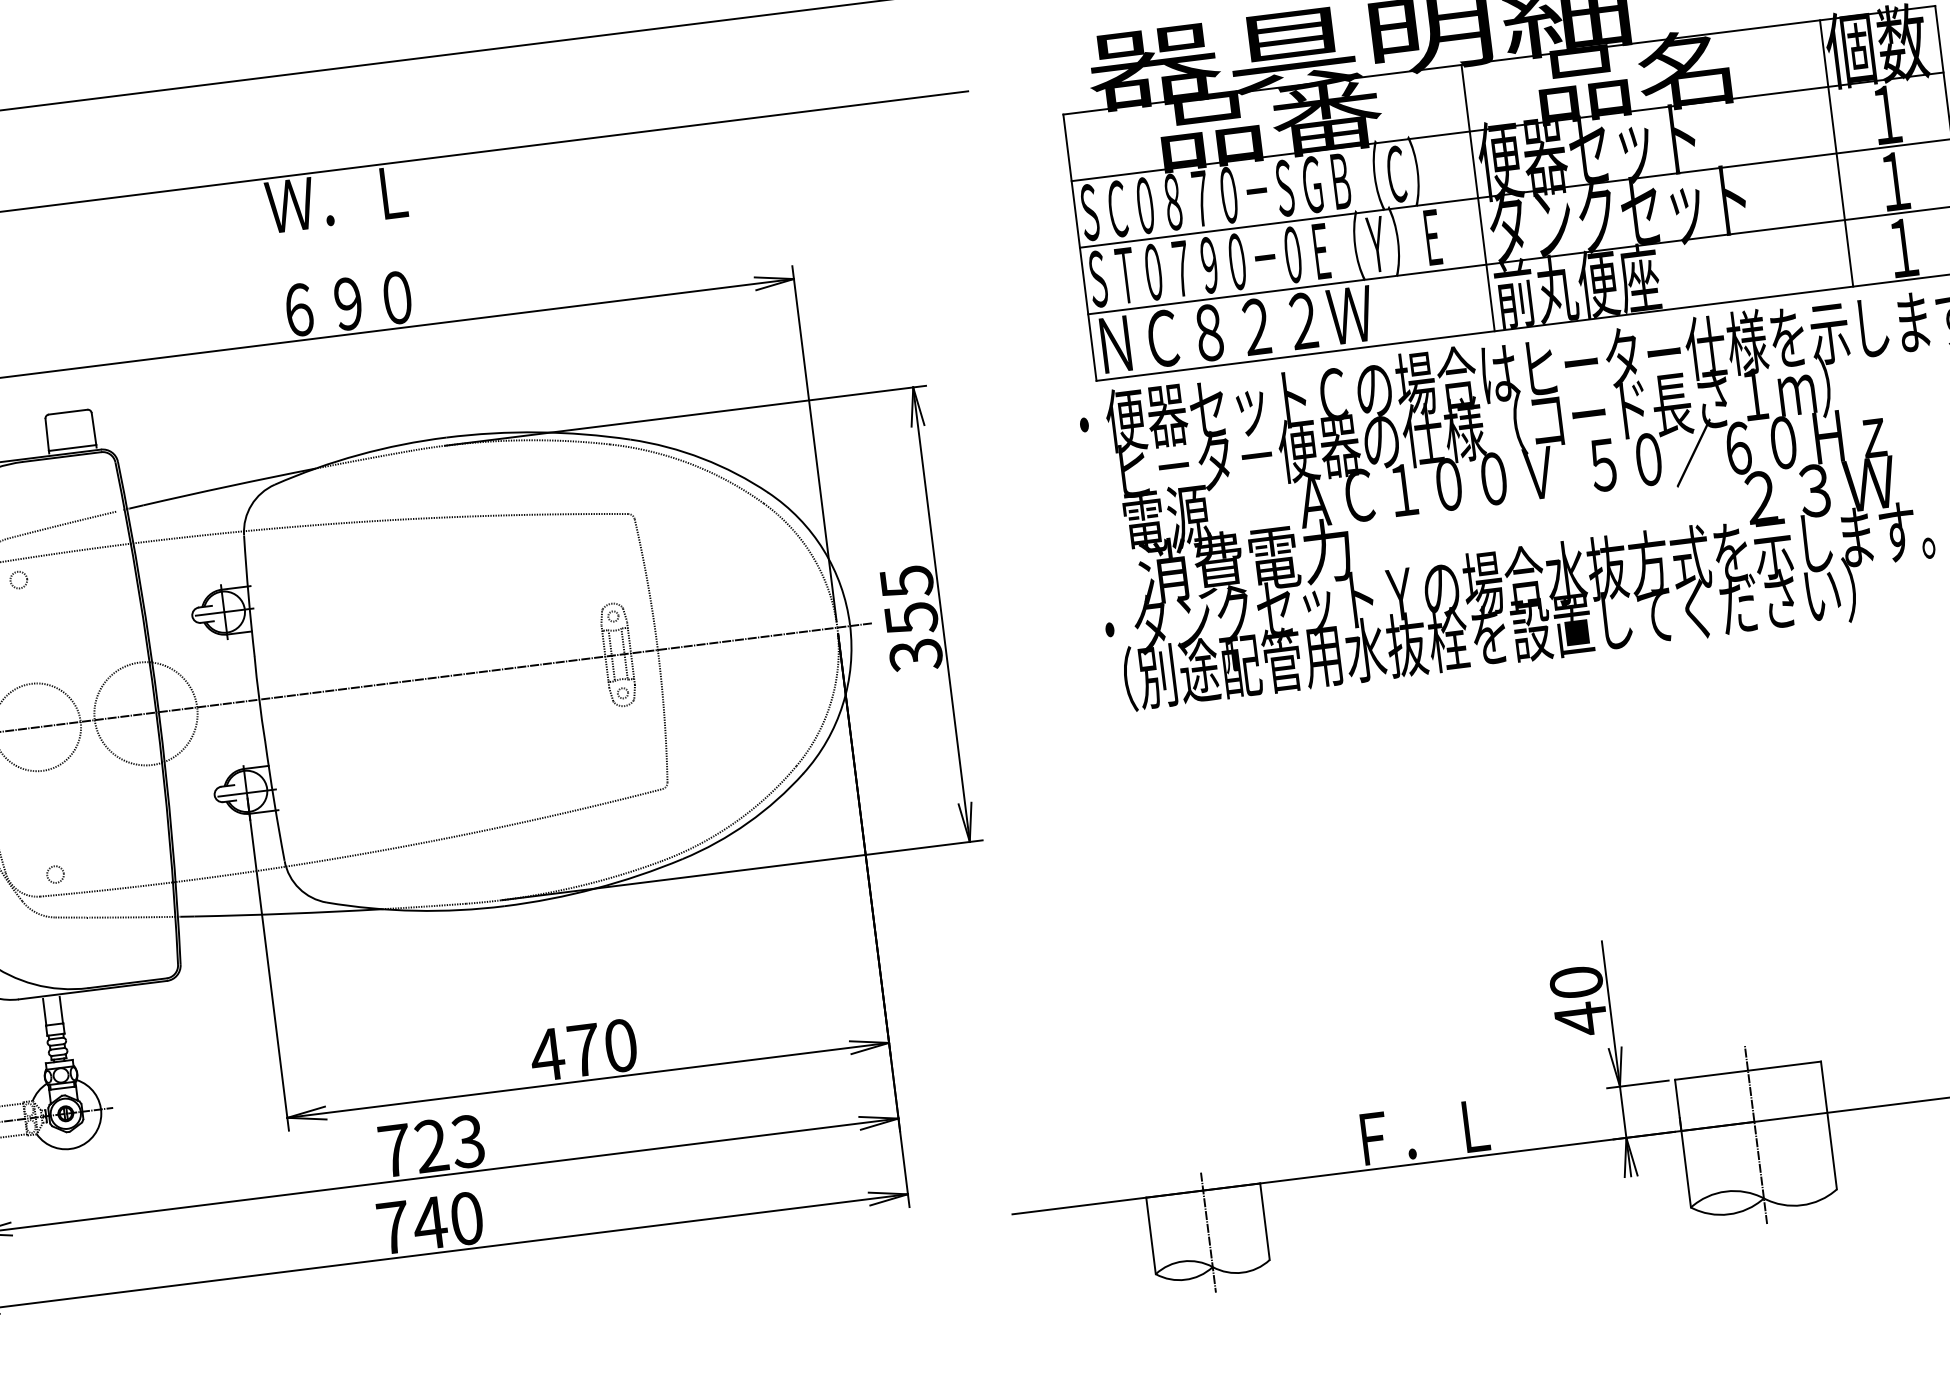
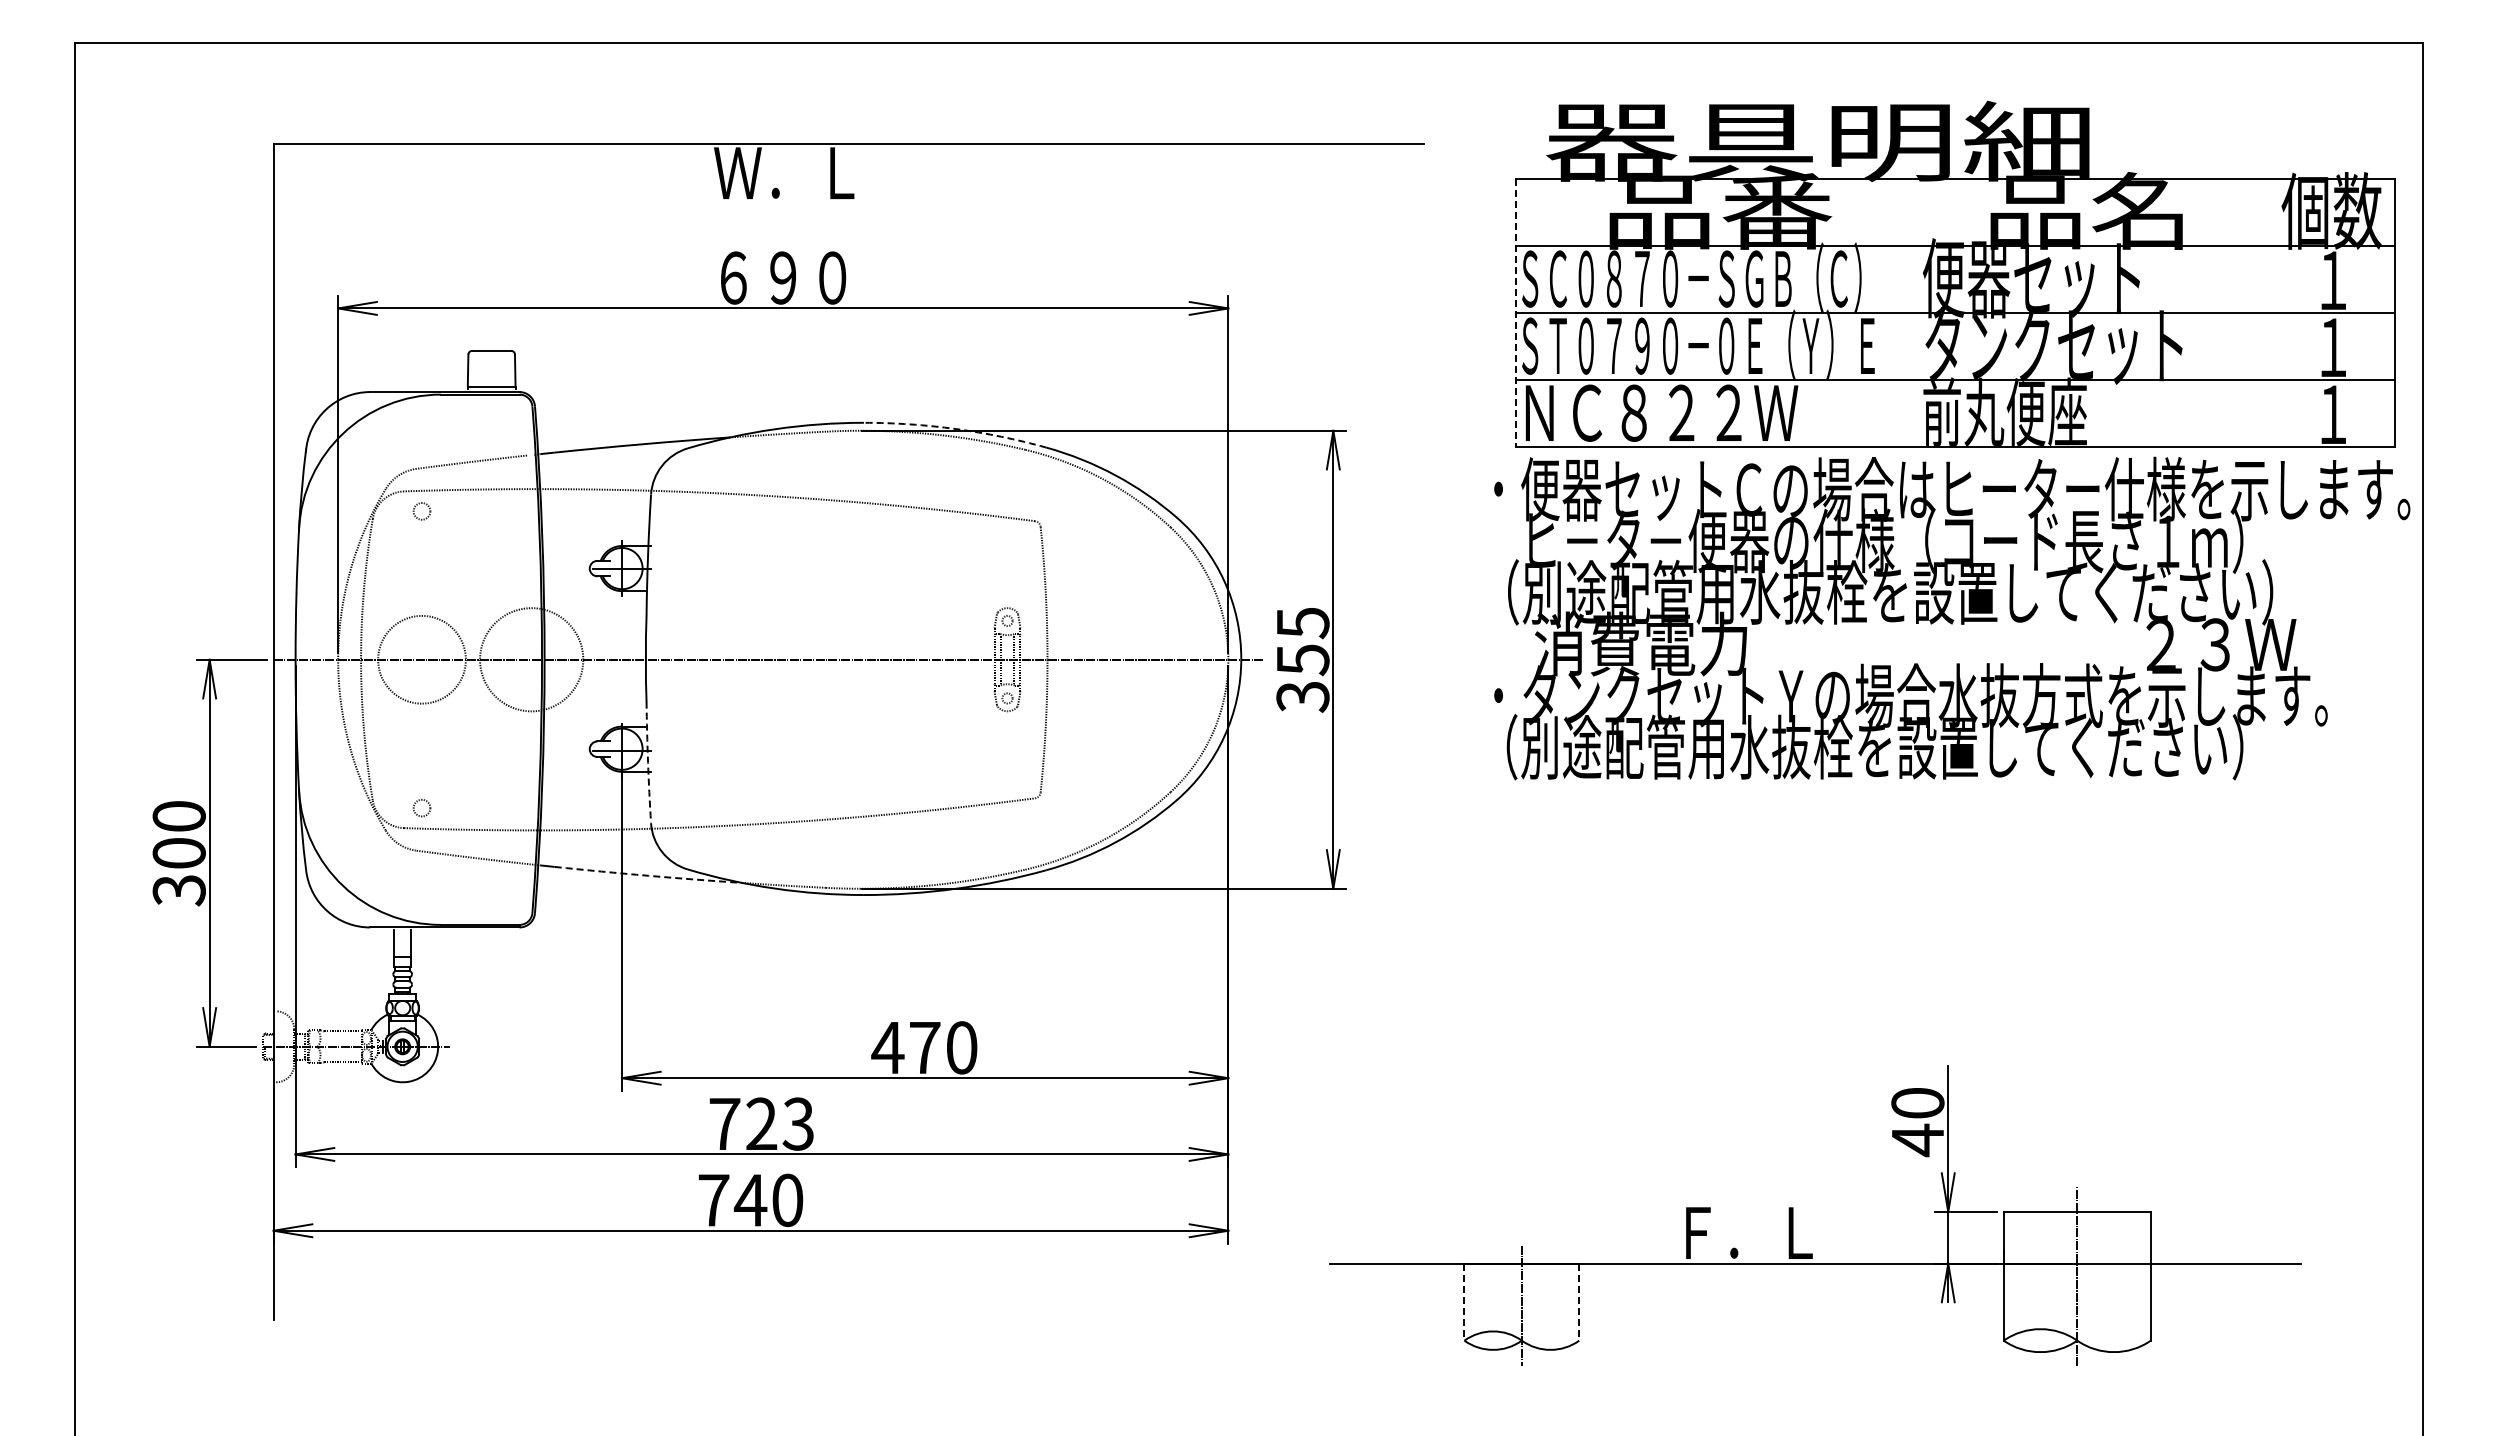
line: (1836, 153) -> (2278, 312), removed
line: (1478, 197) -> (1917, 312), removed
line: (1080, 248) -> (1516, 313), solid -> dashed
arc: (538, 432) -> (955, 429), solid -> dashed
text: (1496, 477) -> (1900, 592), 電源        ＡＣ１００Ｖ  ５０／６０Ｈｚ -> （別途配管用水抜栓を設置してください）
arc: (274, 801) -> (648, 762), solid -> dashed
arc: (288, 913) -> (648, 875), solid -> dashed
line: (1265, 1222) -> (1579, 1302), solid -> dashed
line: (1151, 1236) -> (1464, 1302), solid -> dashed

